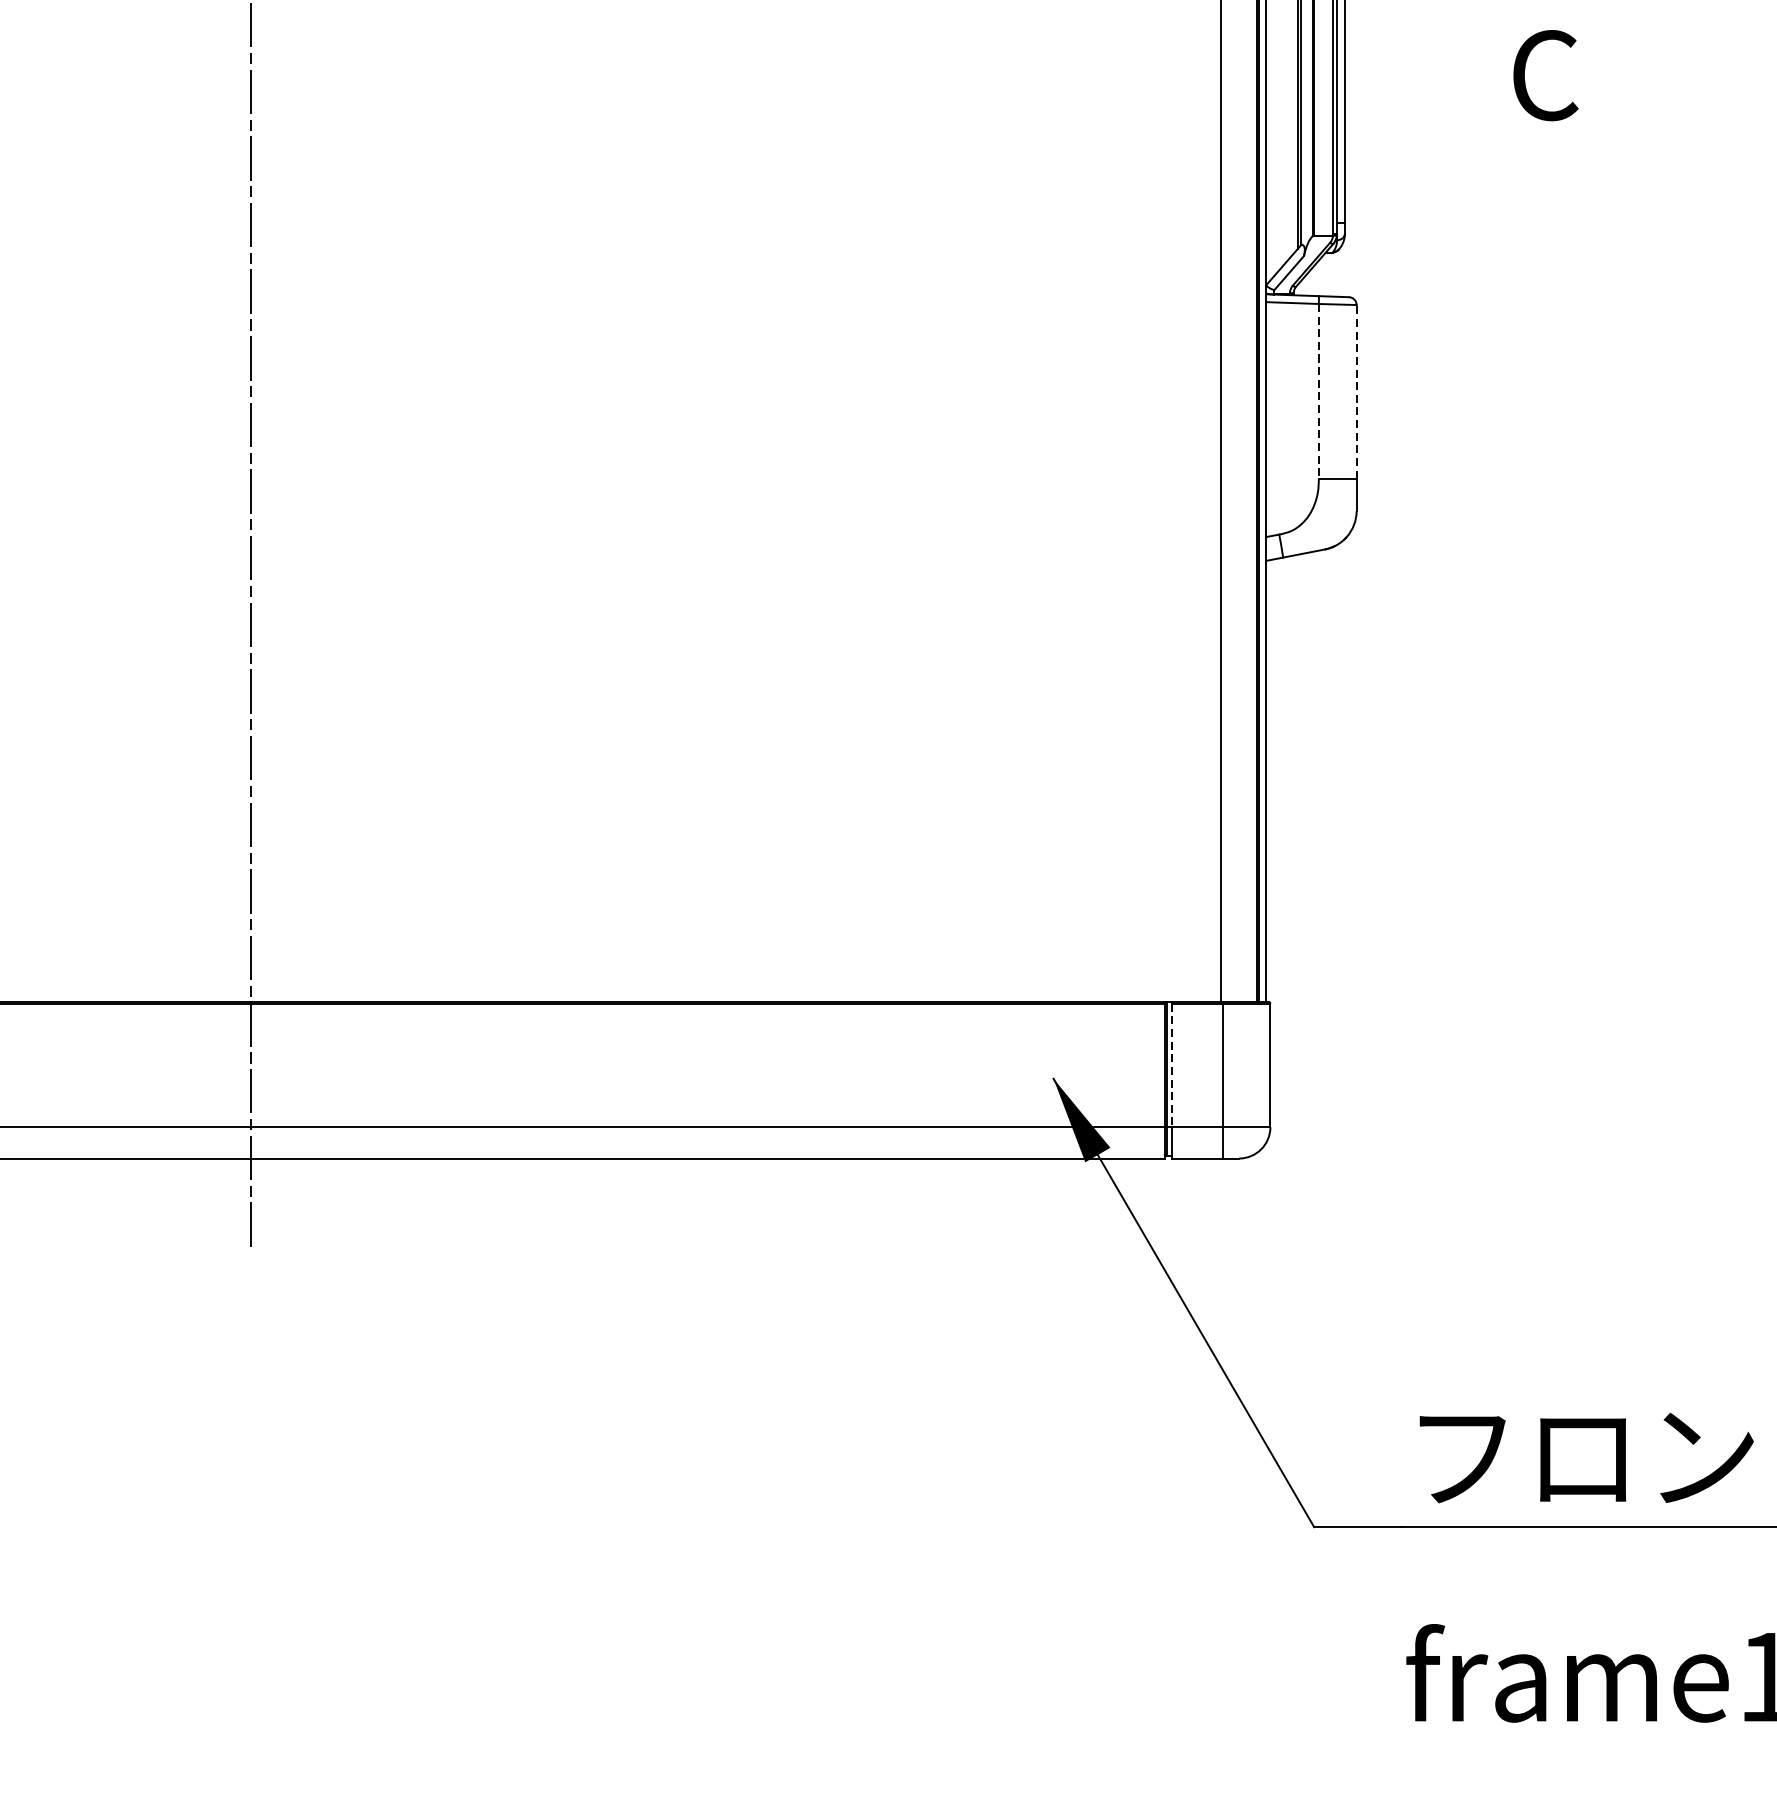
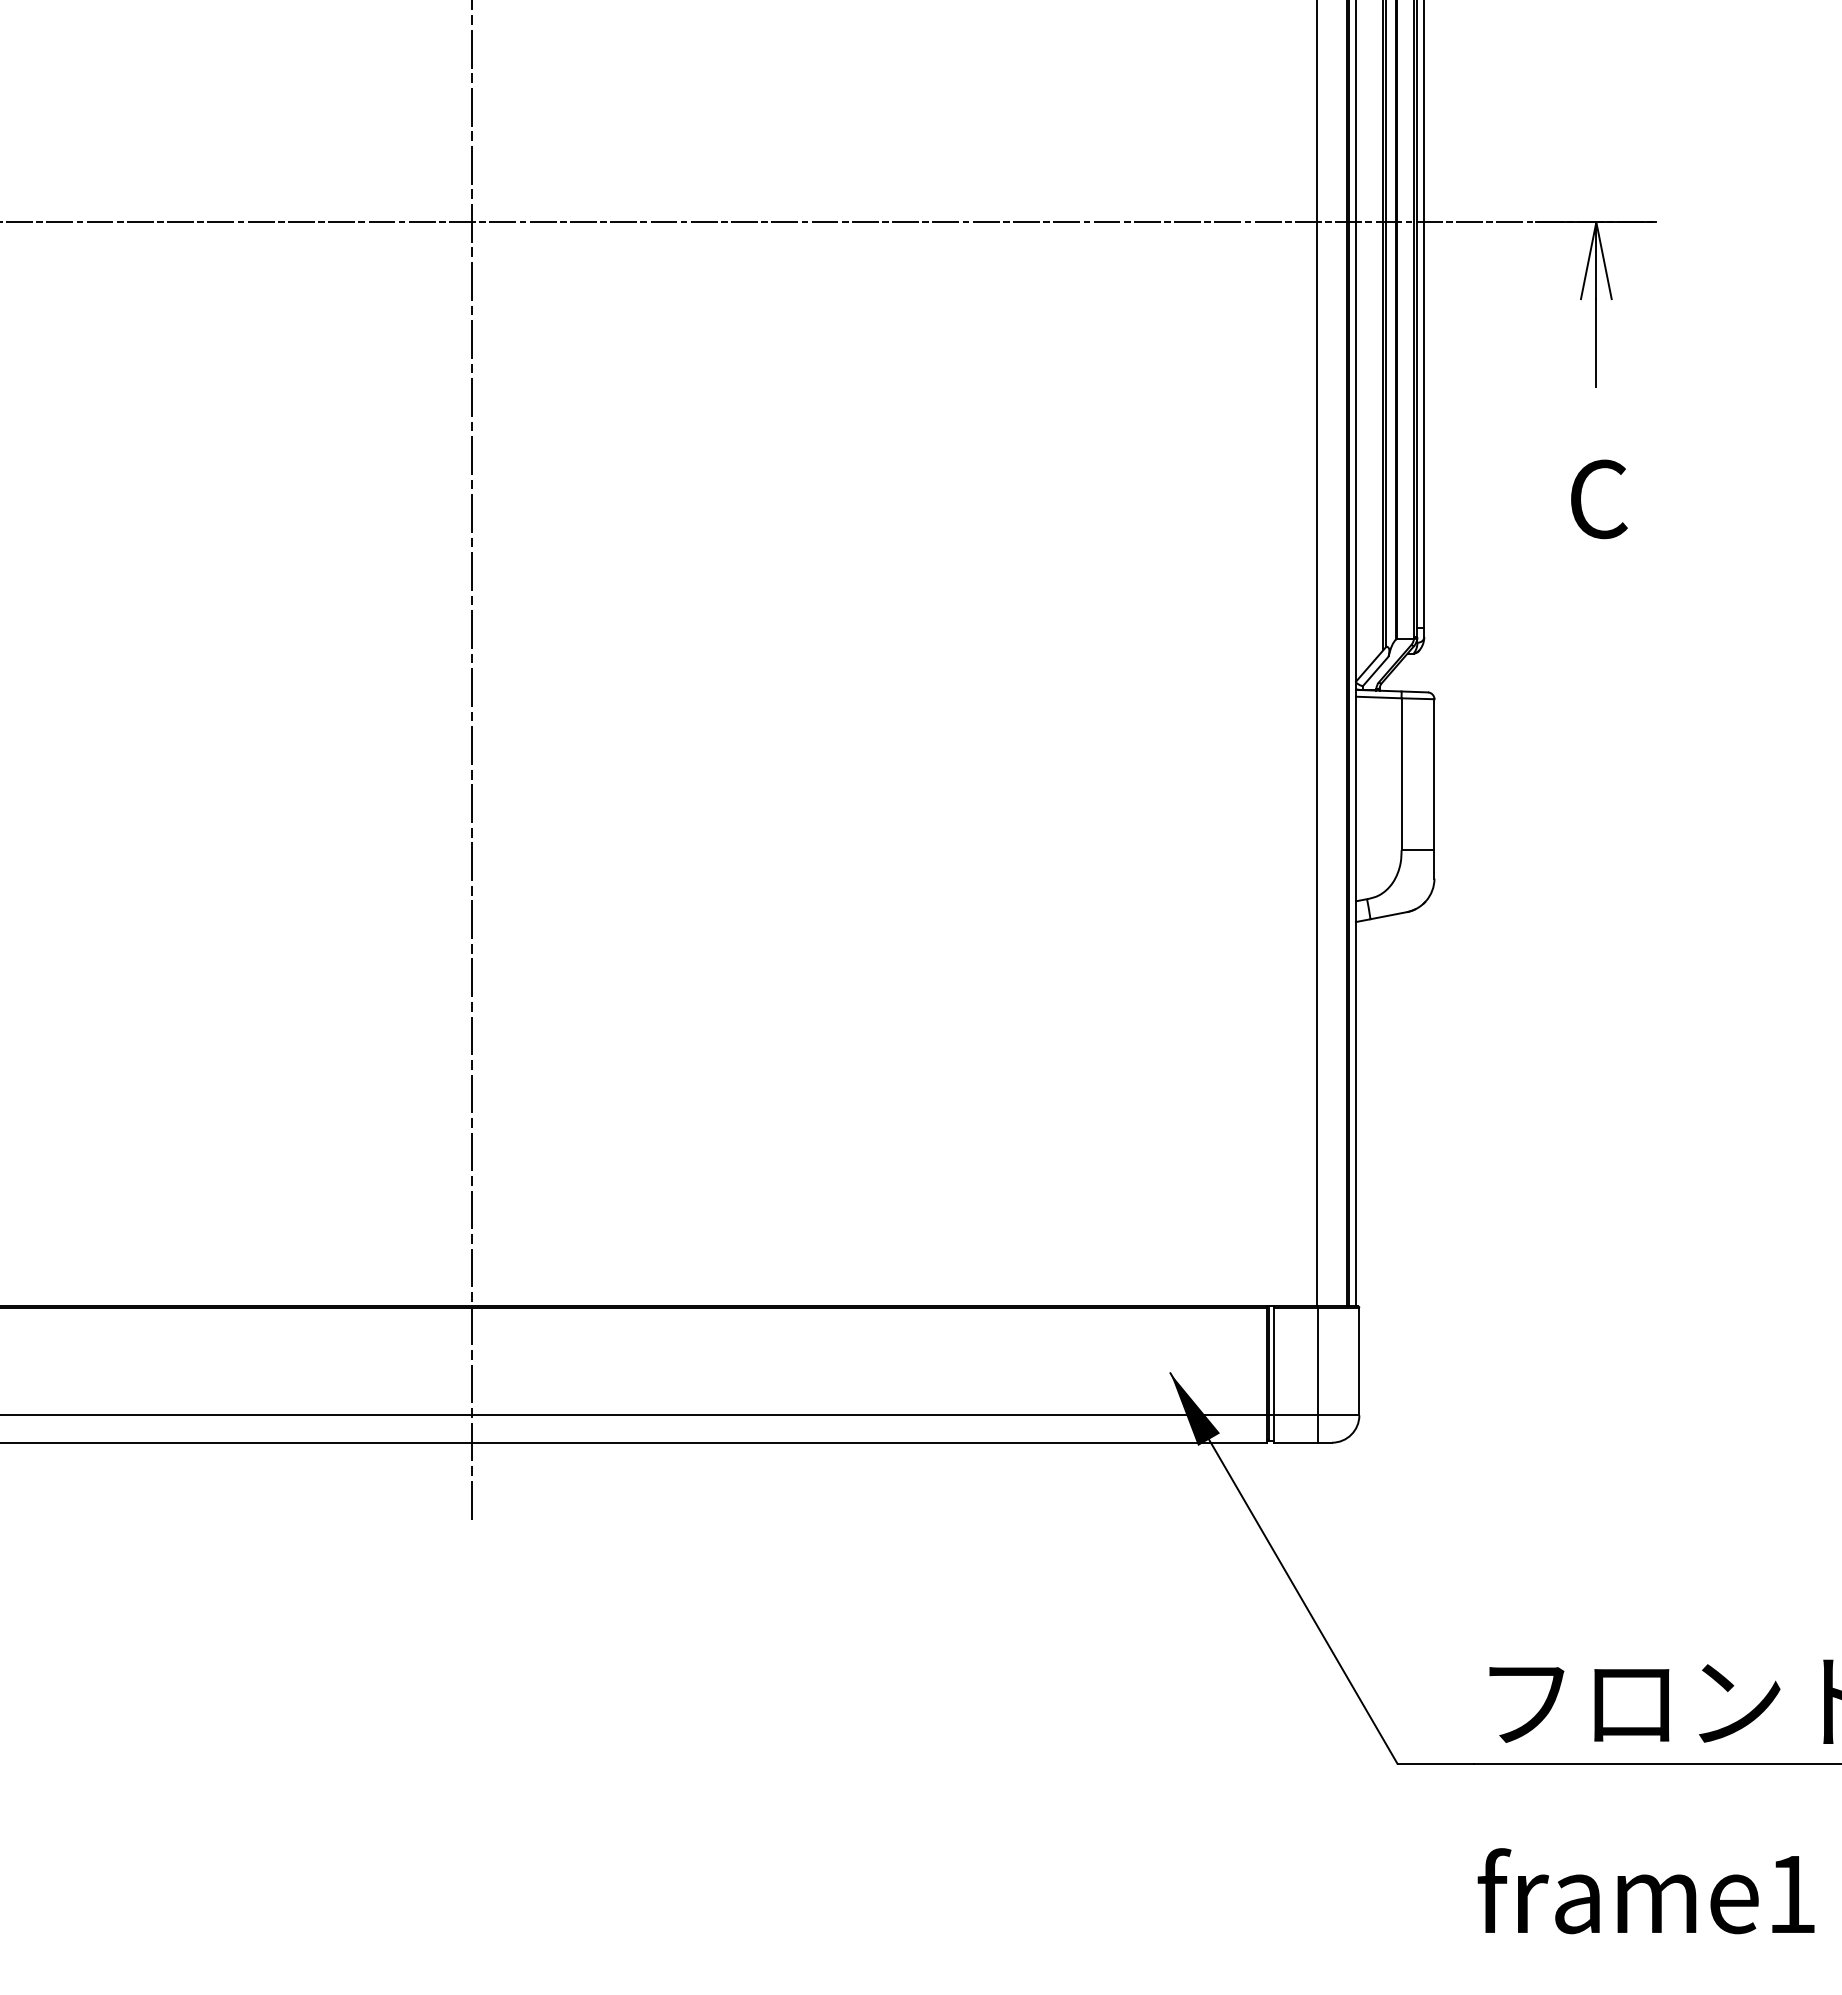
line: (1318, 391) -> (1401, 774), dashed -> solid
line: (1356, 391) -> (1434, 774), dashed -> solid
line: (1172, 1065) -> (1274, 1361), dashed -> solid

